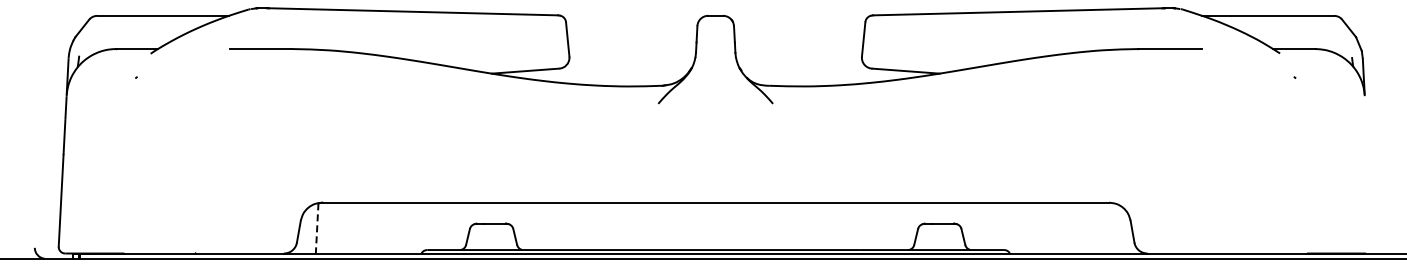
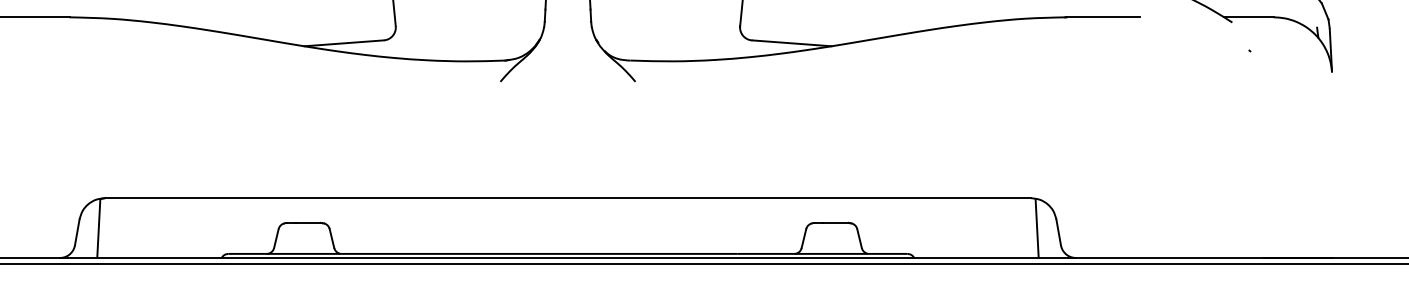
line: (317, 228) -> (99, 228), dashed -> solid
line: (1113, 228) -> (1036, 228), added

